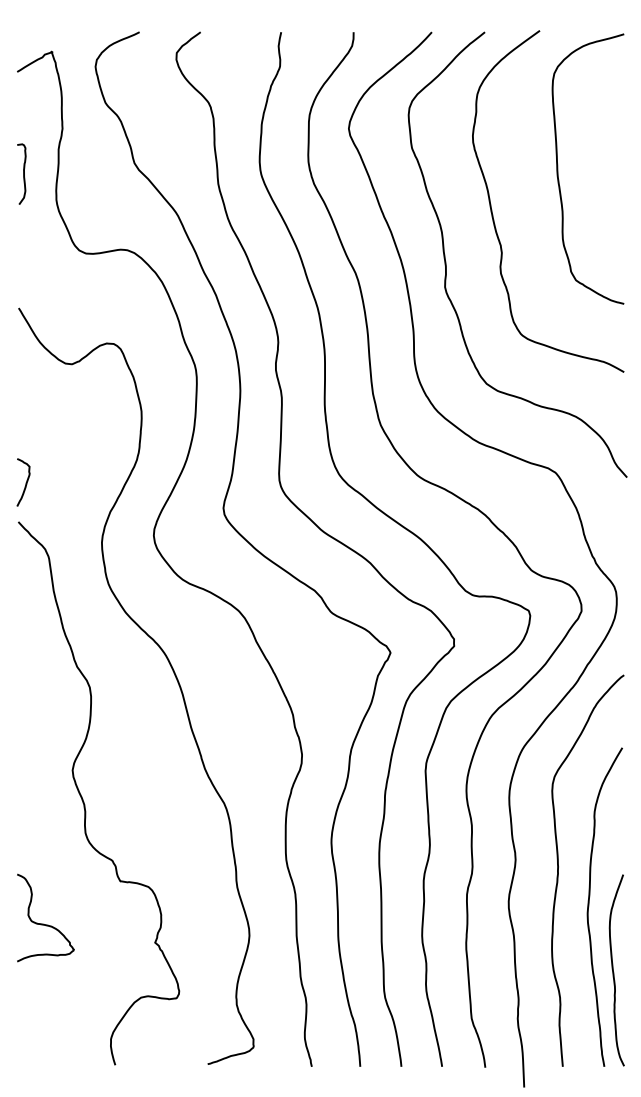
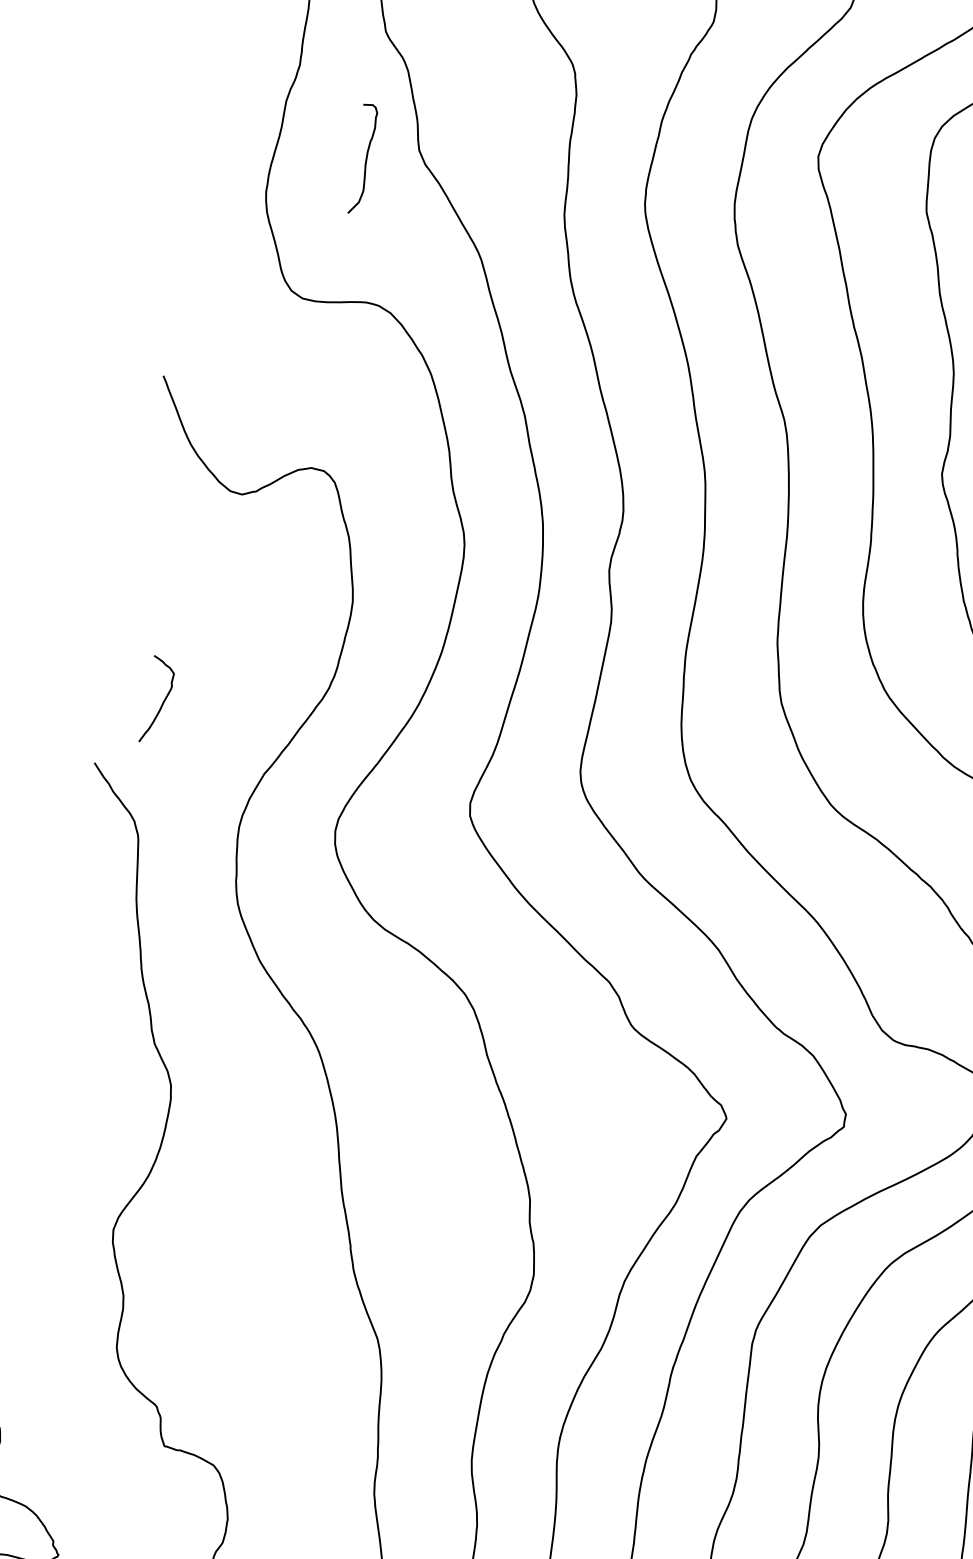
curve: (23, 173) -> (365, 158), moved
curve: (25, 482) -> (161, 701), moved

